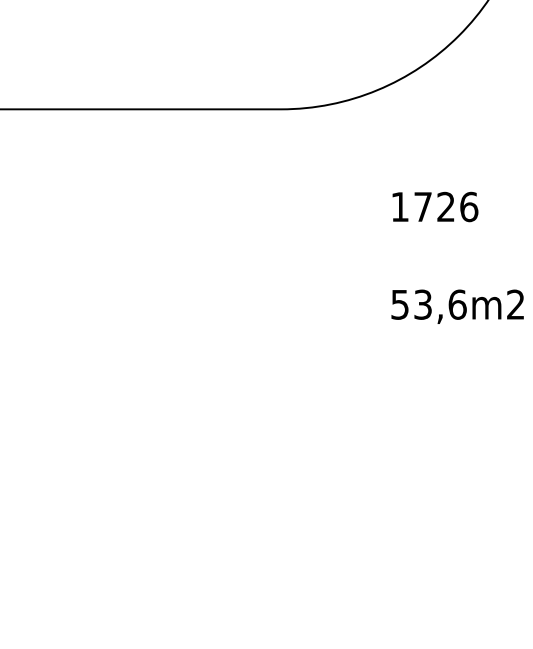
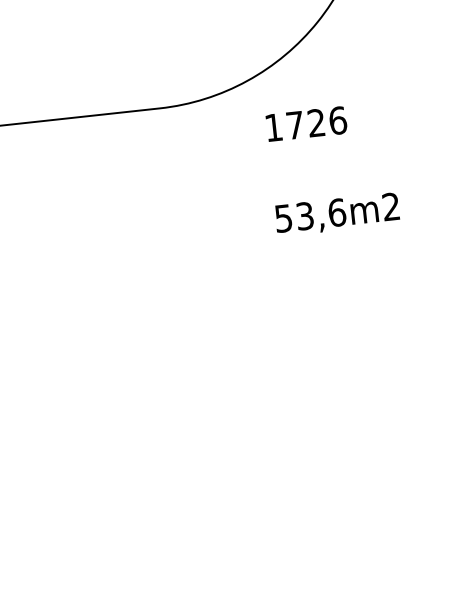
text: (457, 257) -> (332, 168), moved

